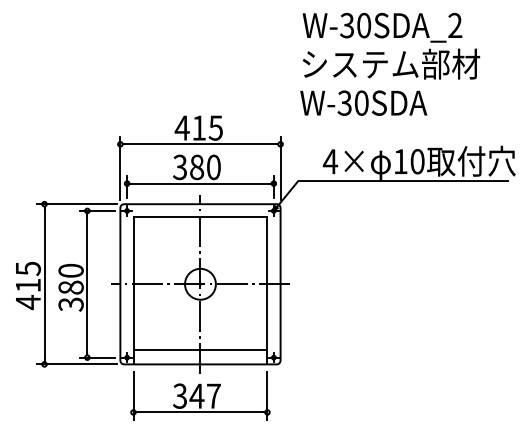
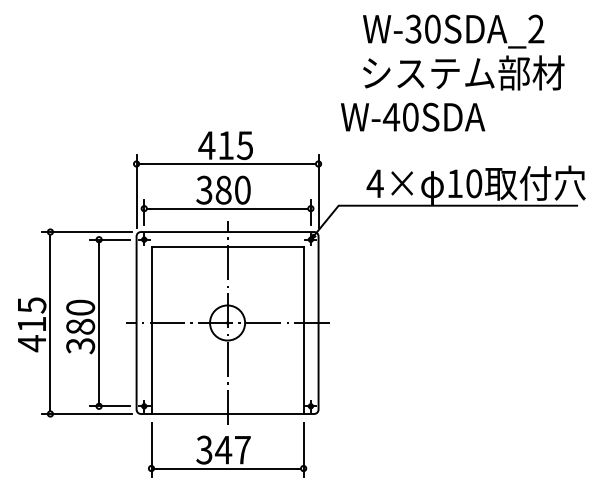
text: (391, 45) -> (463, 51), moved
text: (344, 102) -> (391, 116), W-30SDA -> W-40SDA
line: (200, 349) -> (227, 397), removed

